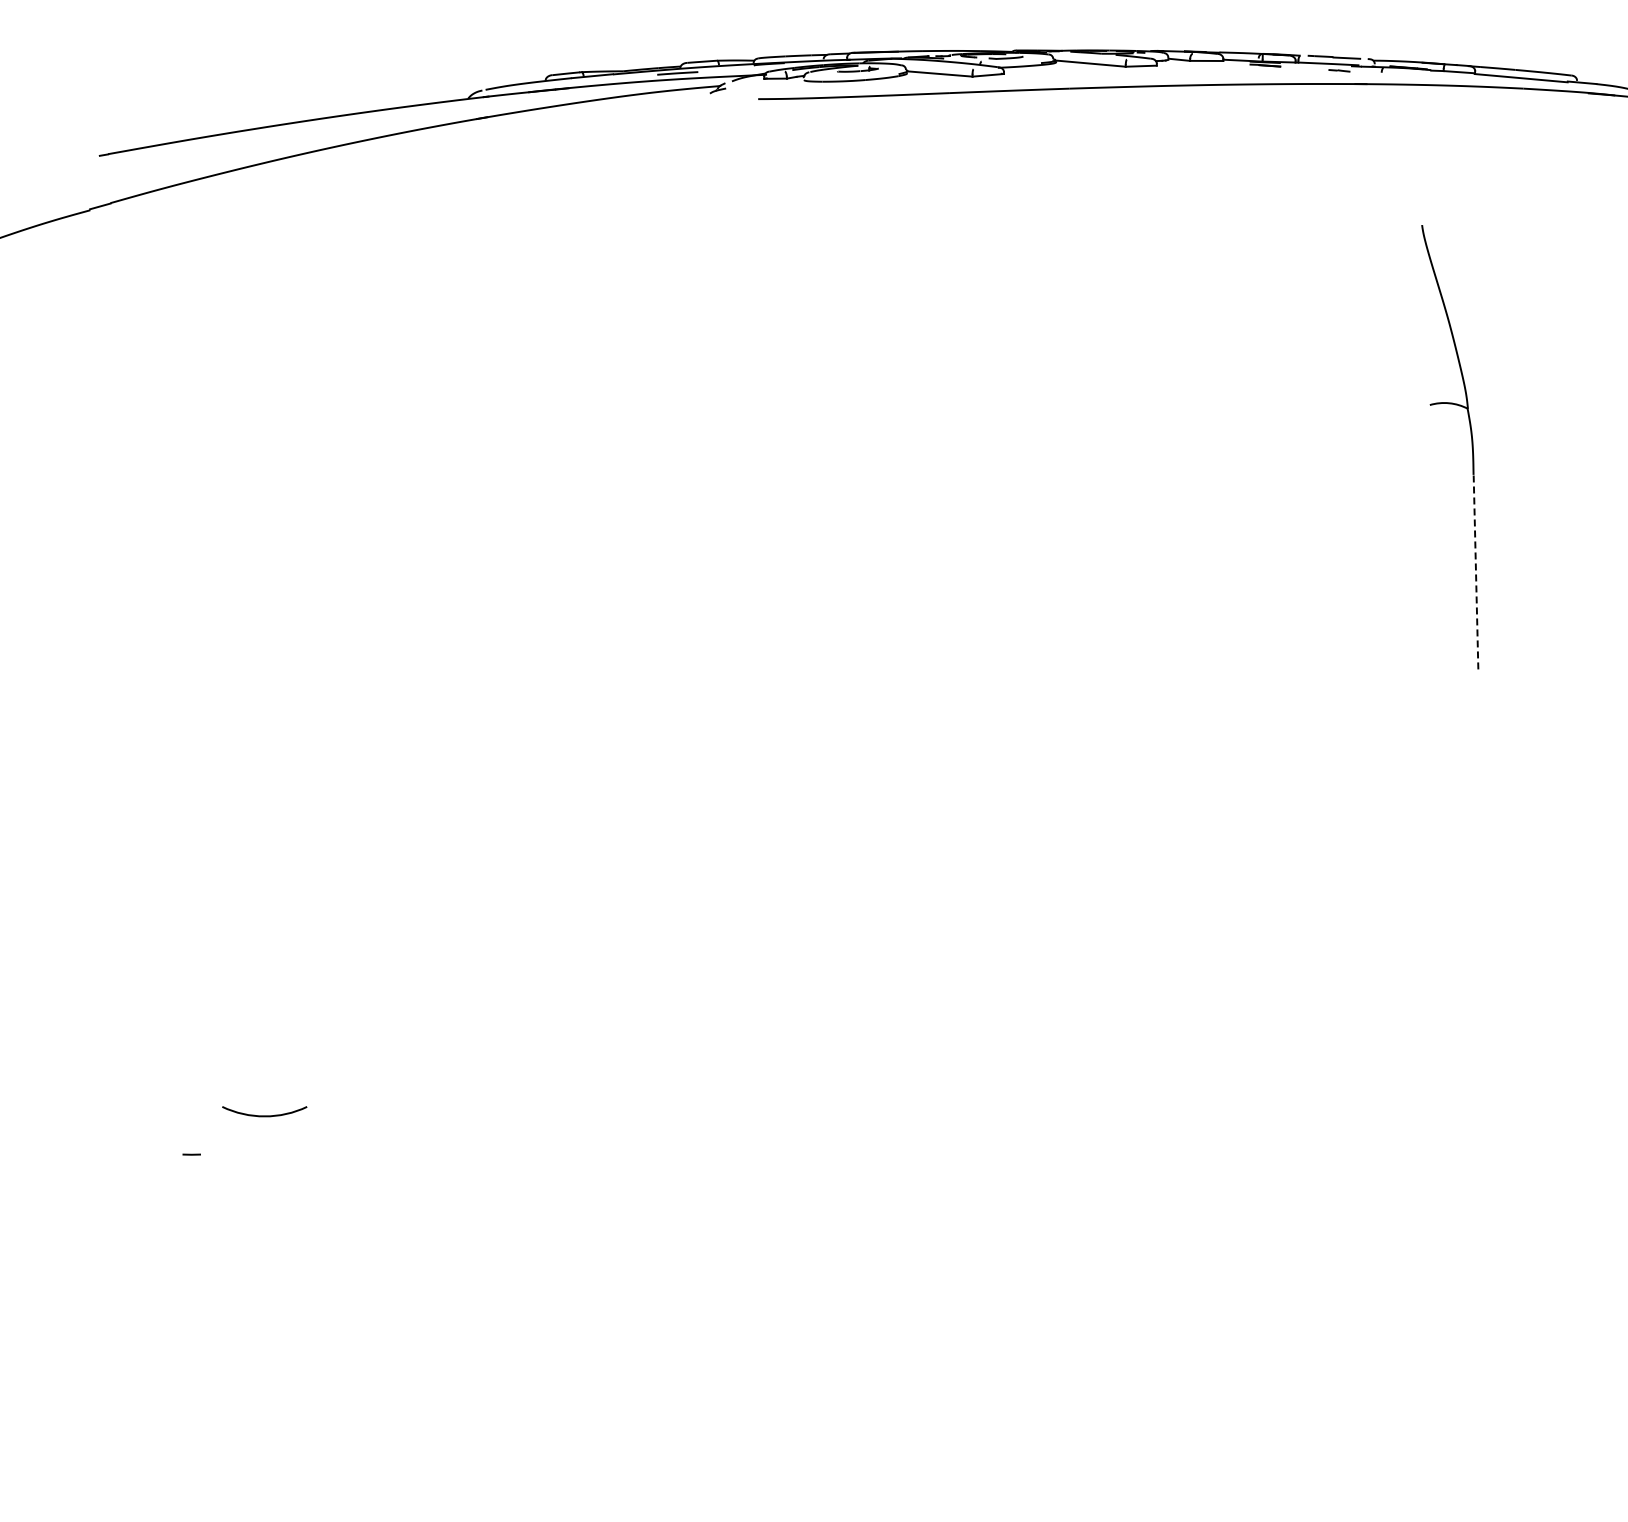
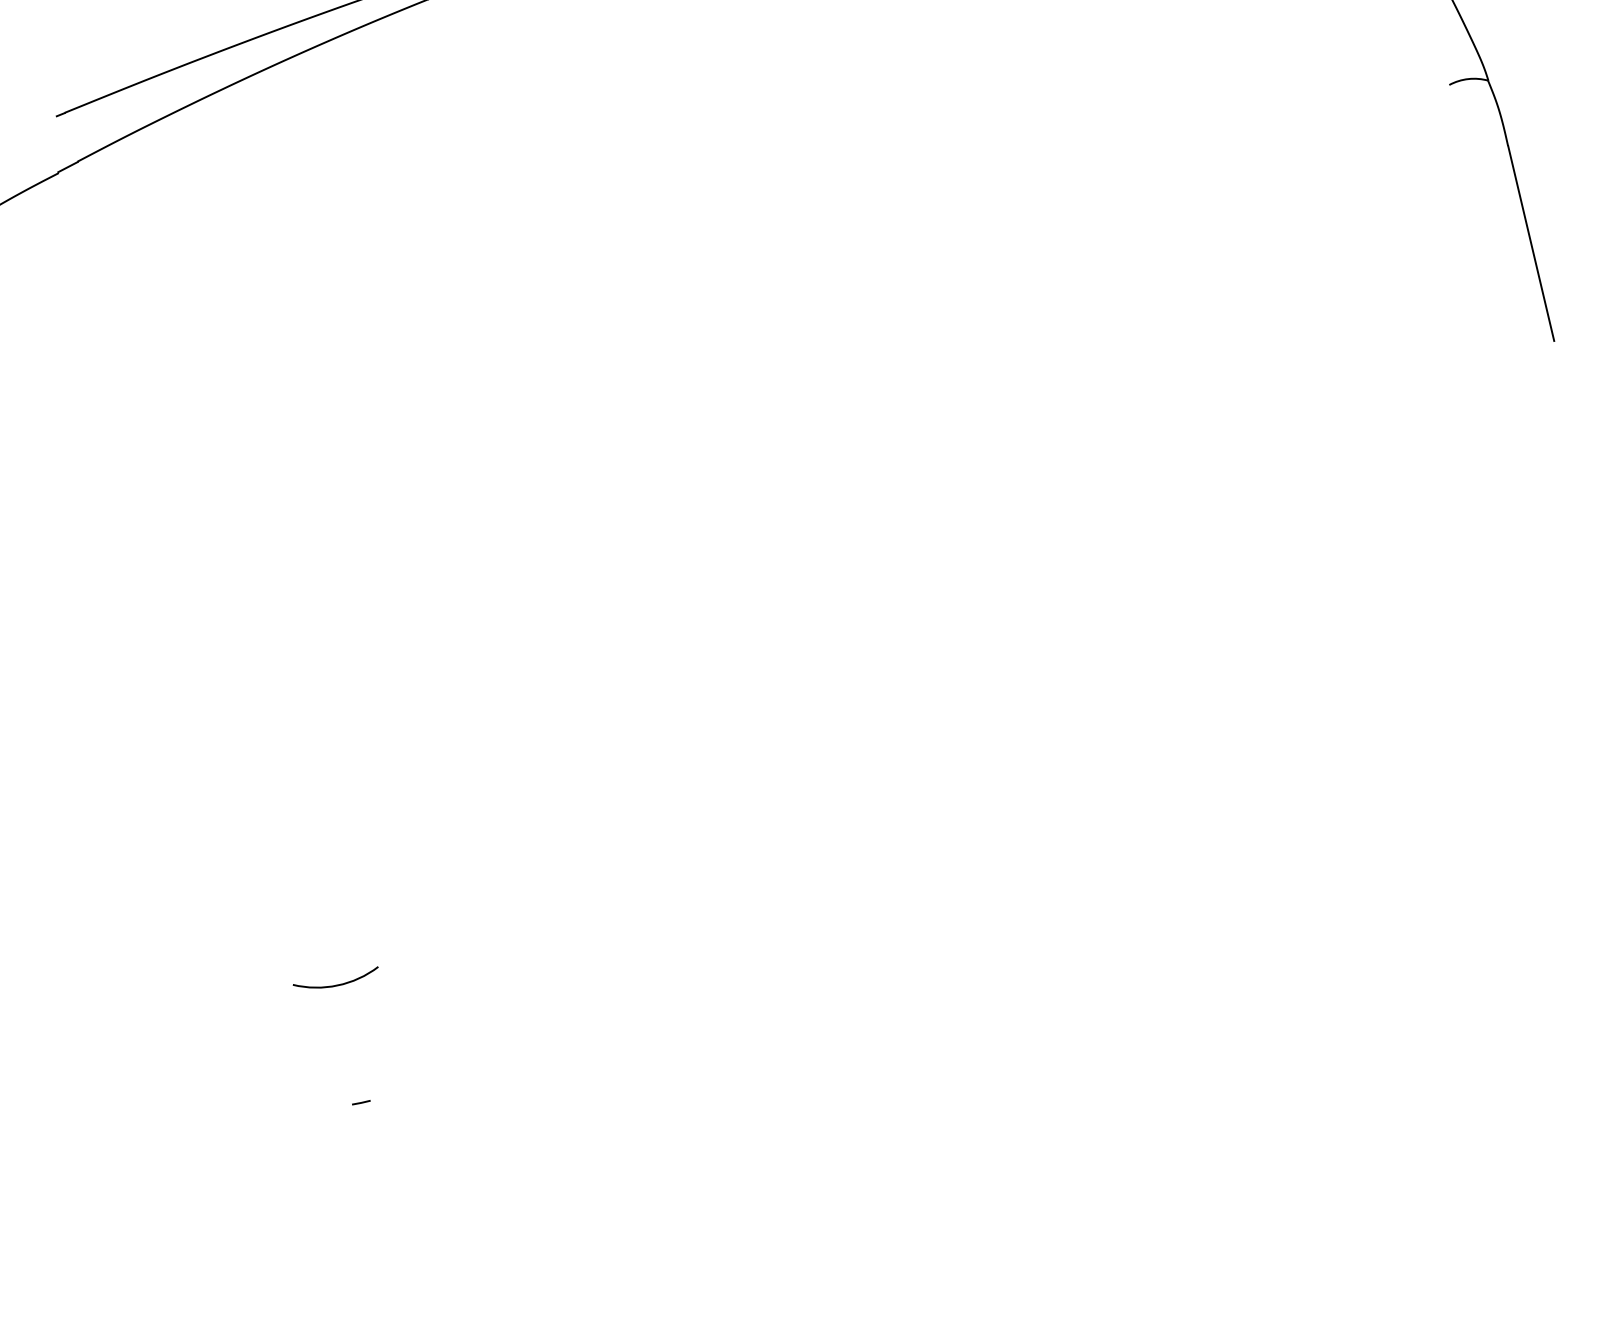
line: (1475, 571) -> (1530, 242), dashed -> solid
arc: (264, 1115) -> (337, 984), moved

